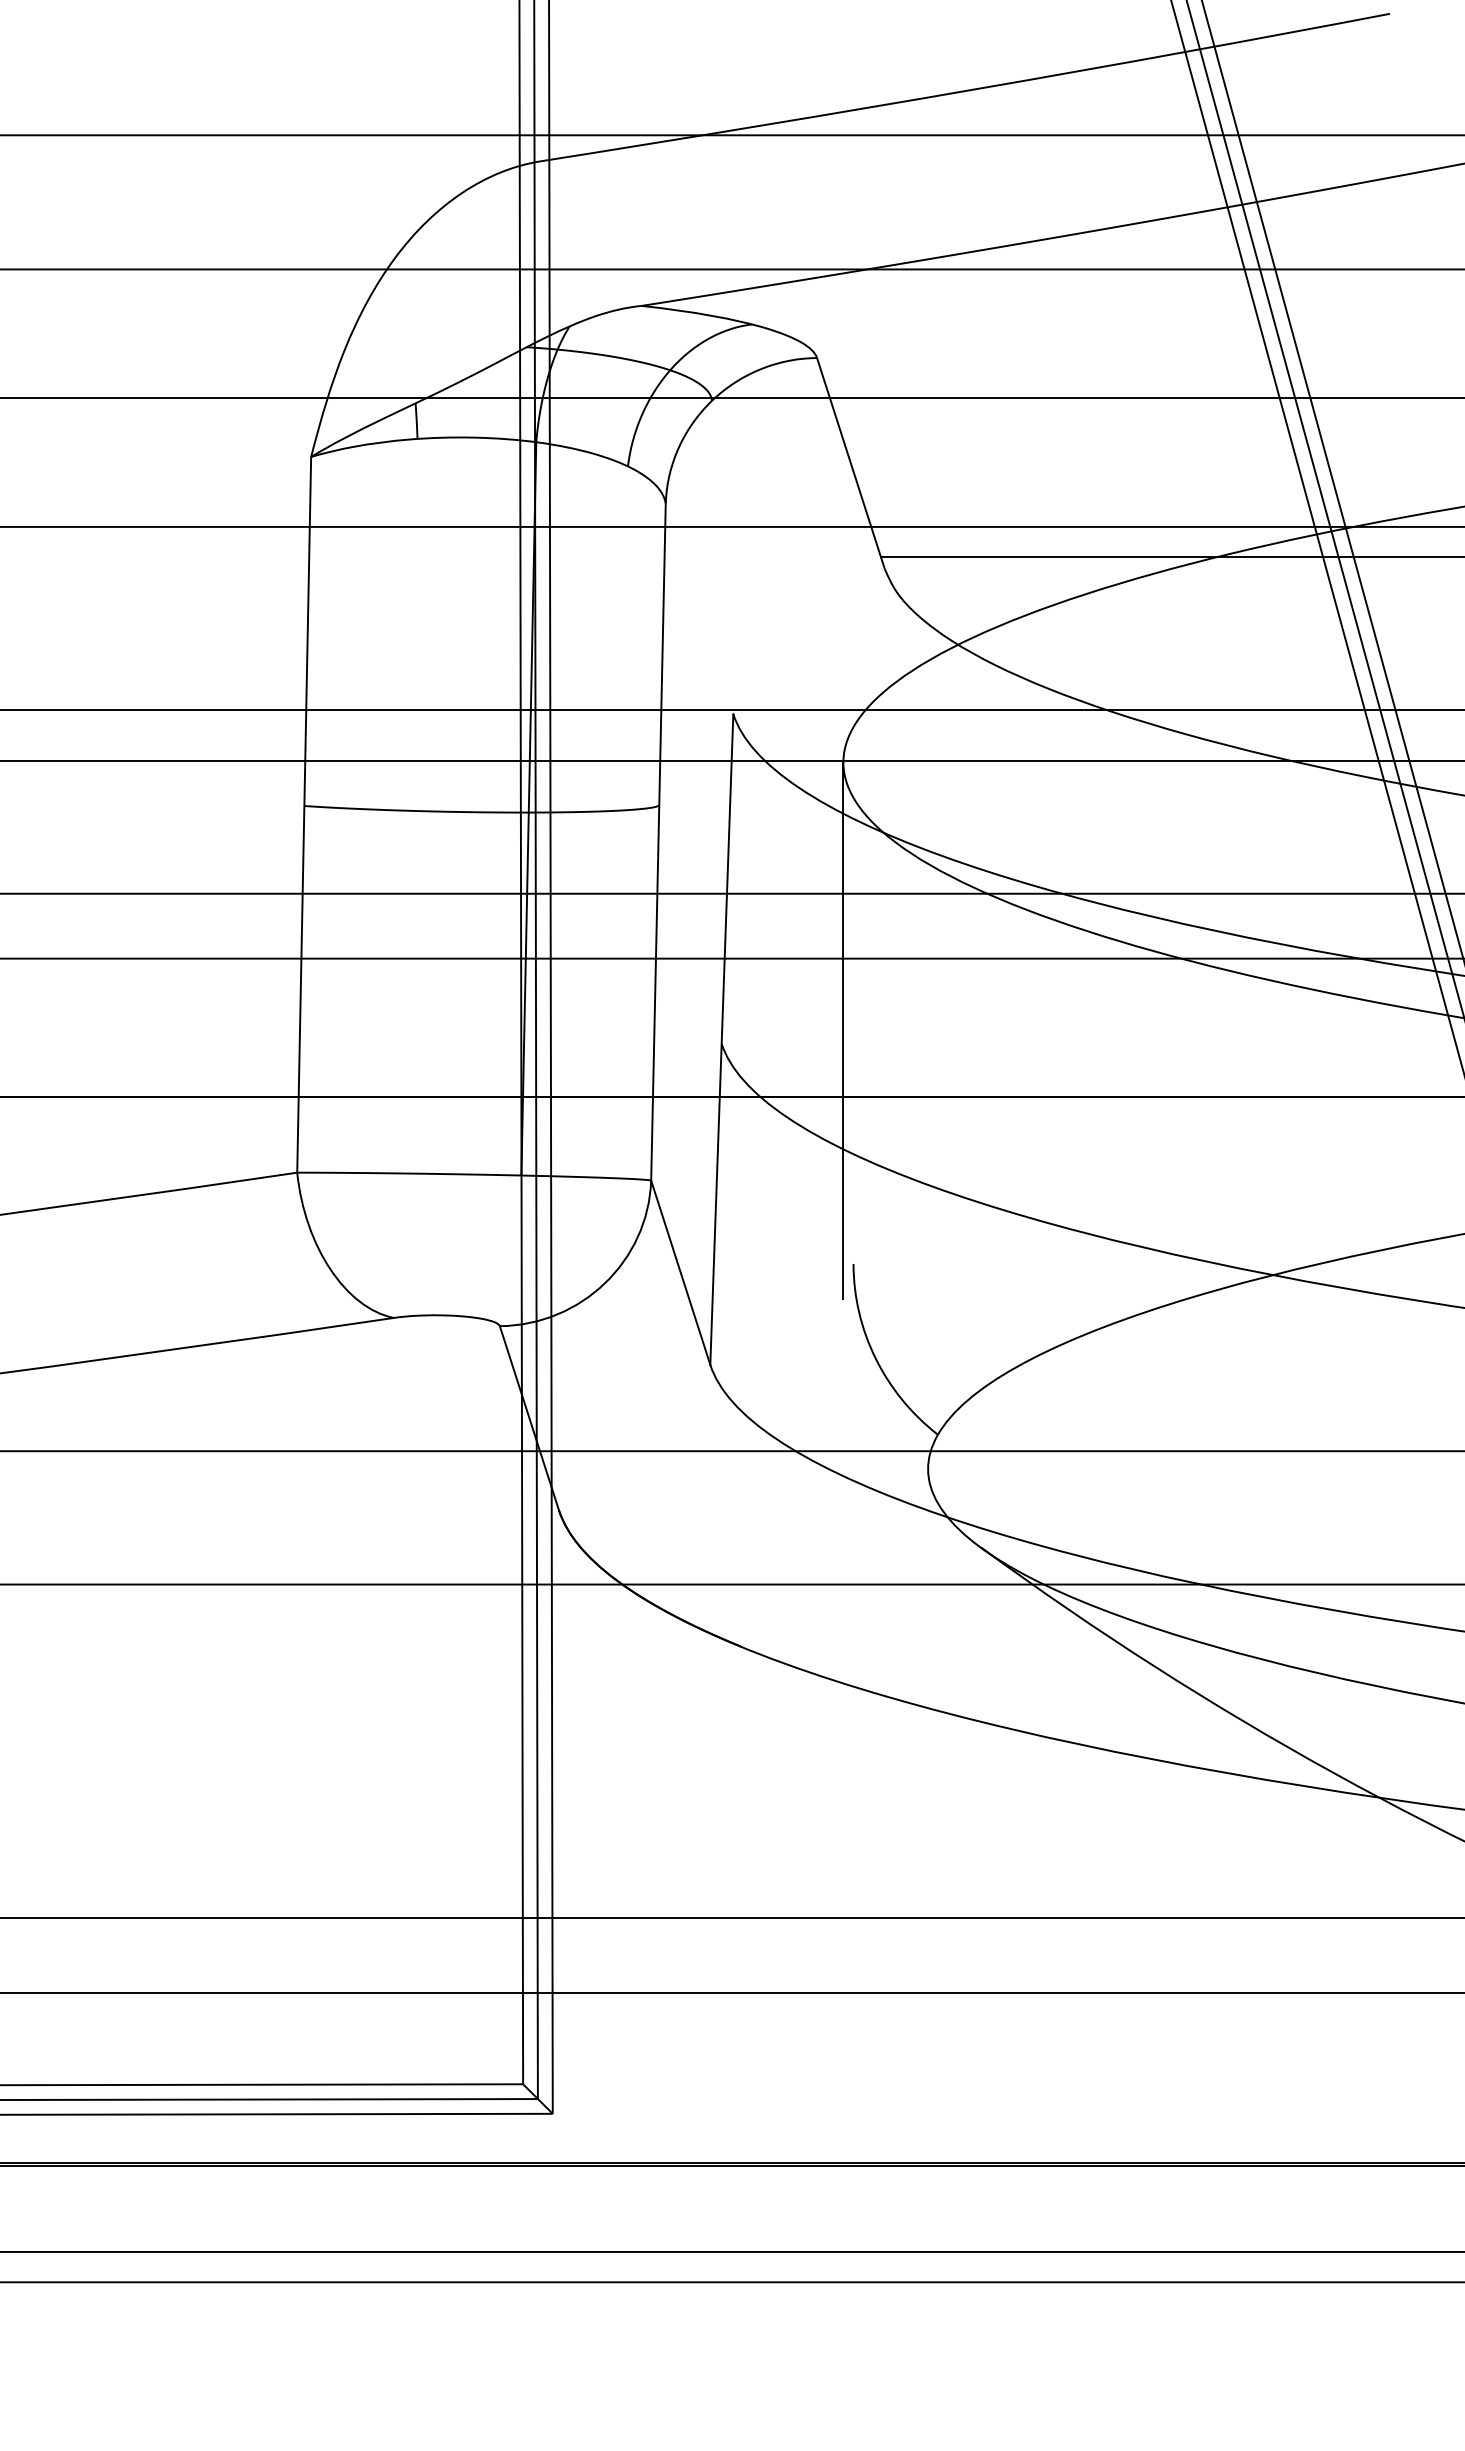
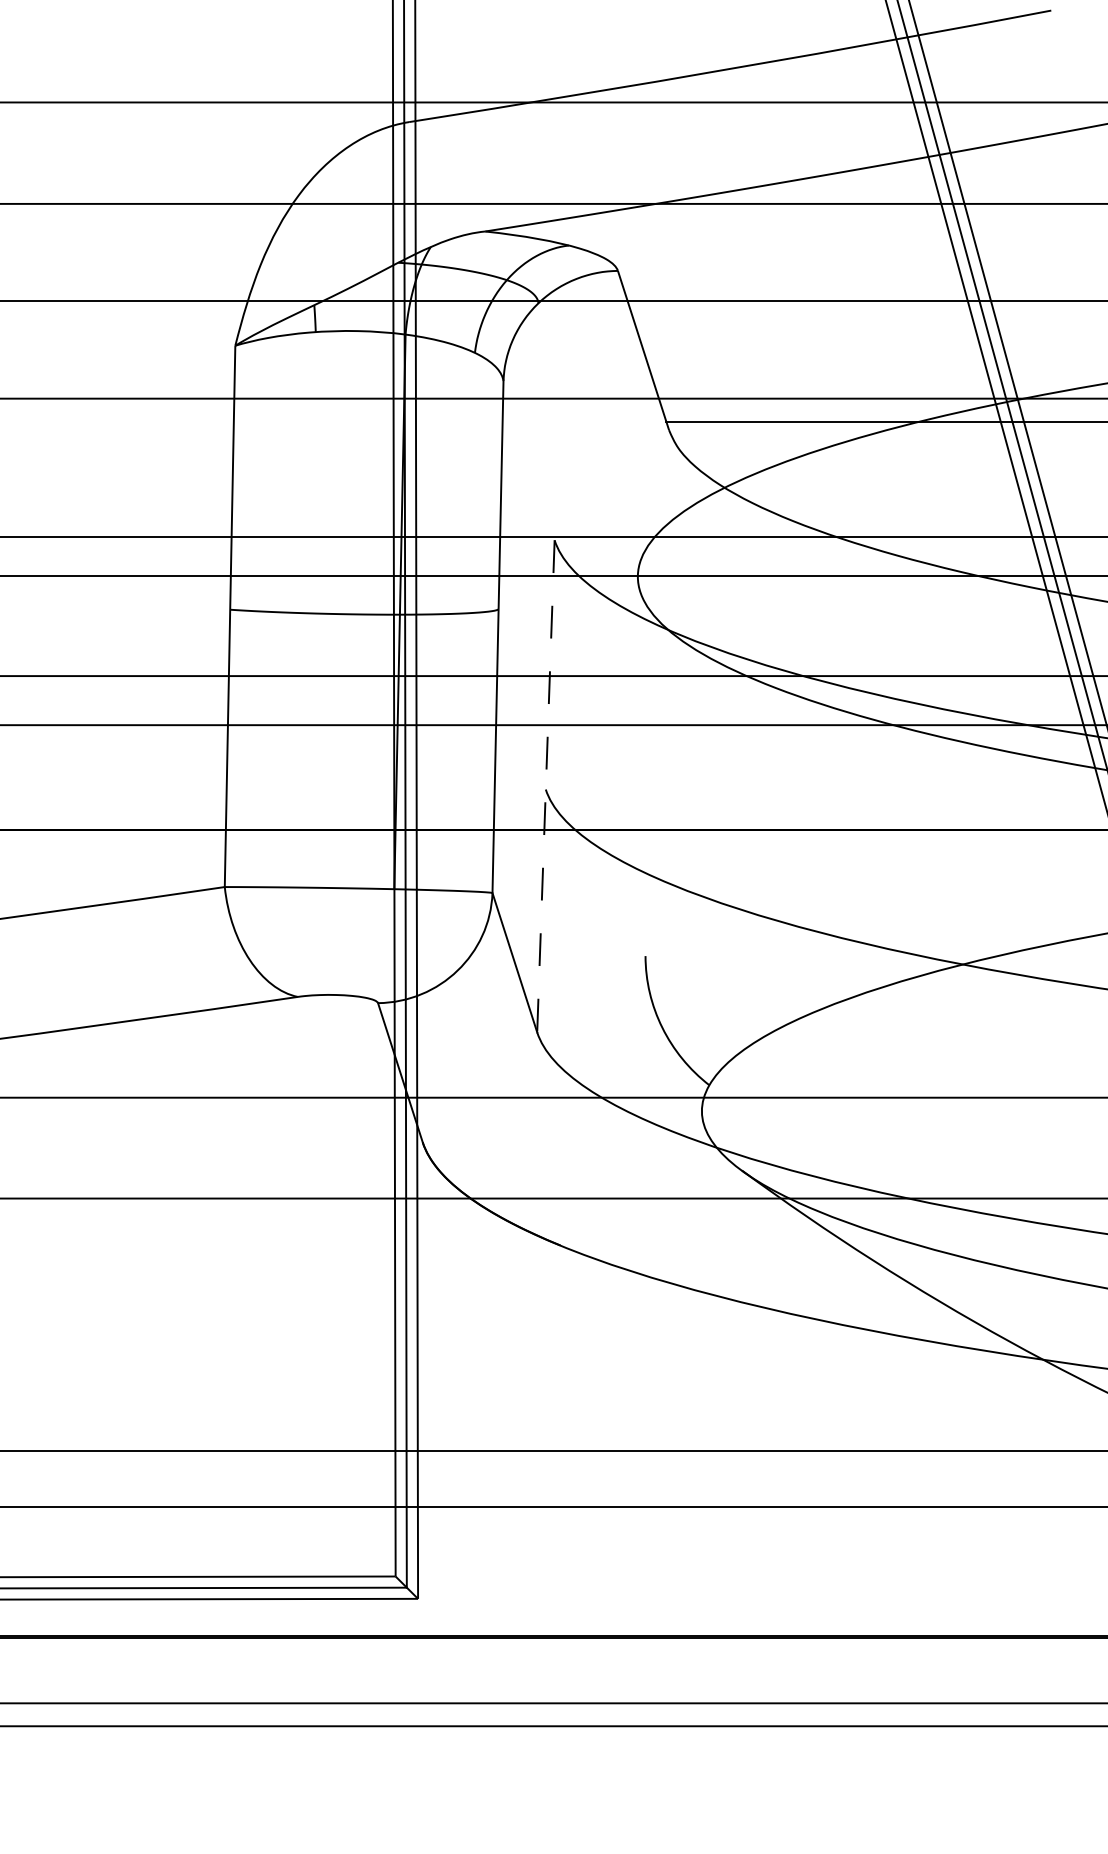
line: (842, 1030) -> (637, 779), removed
line: (721, 1039) -> (545, 786), solid -> dashed

